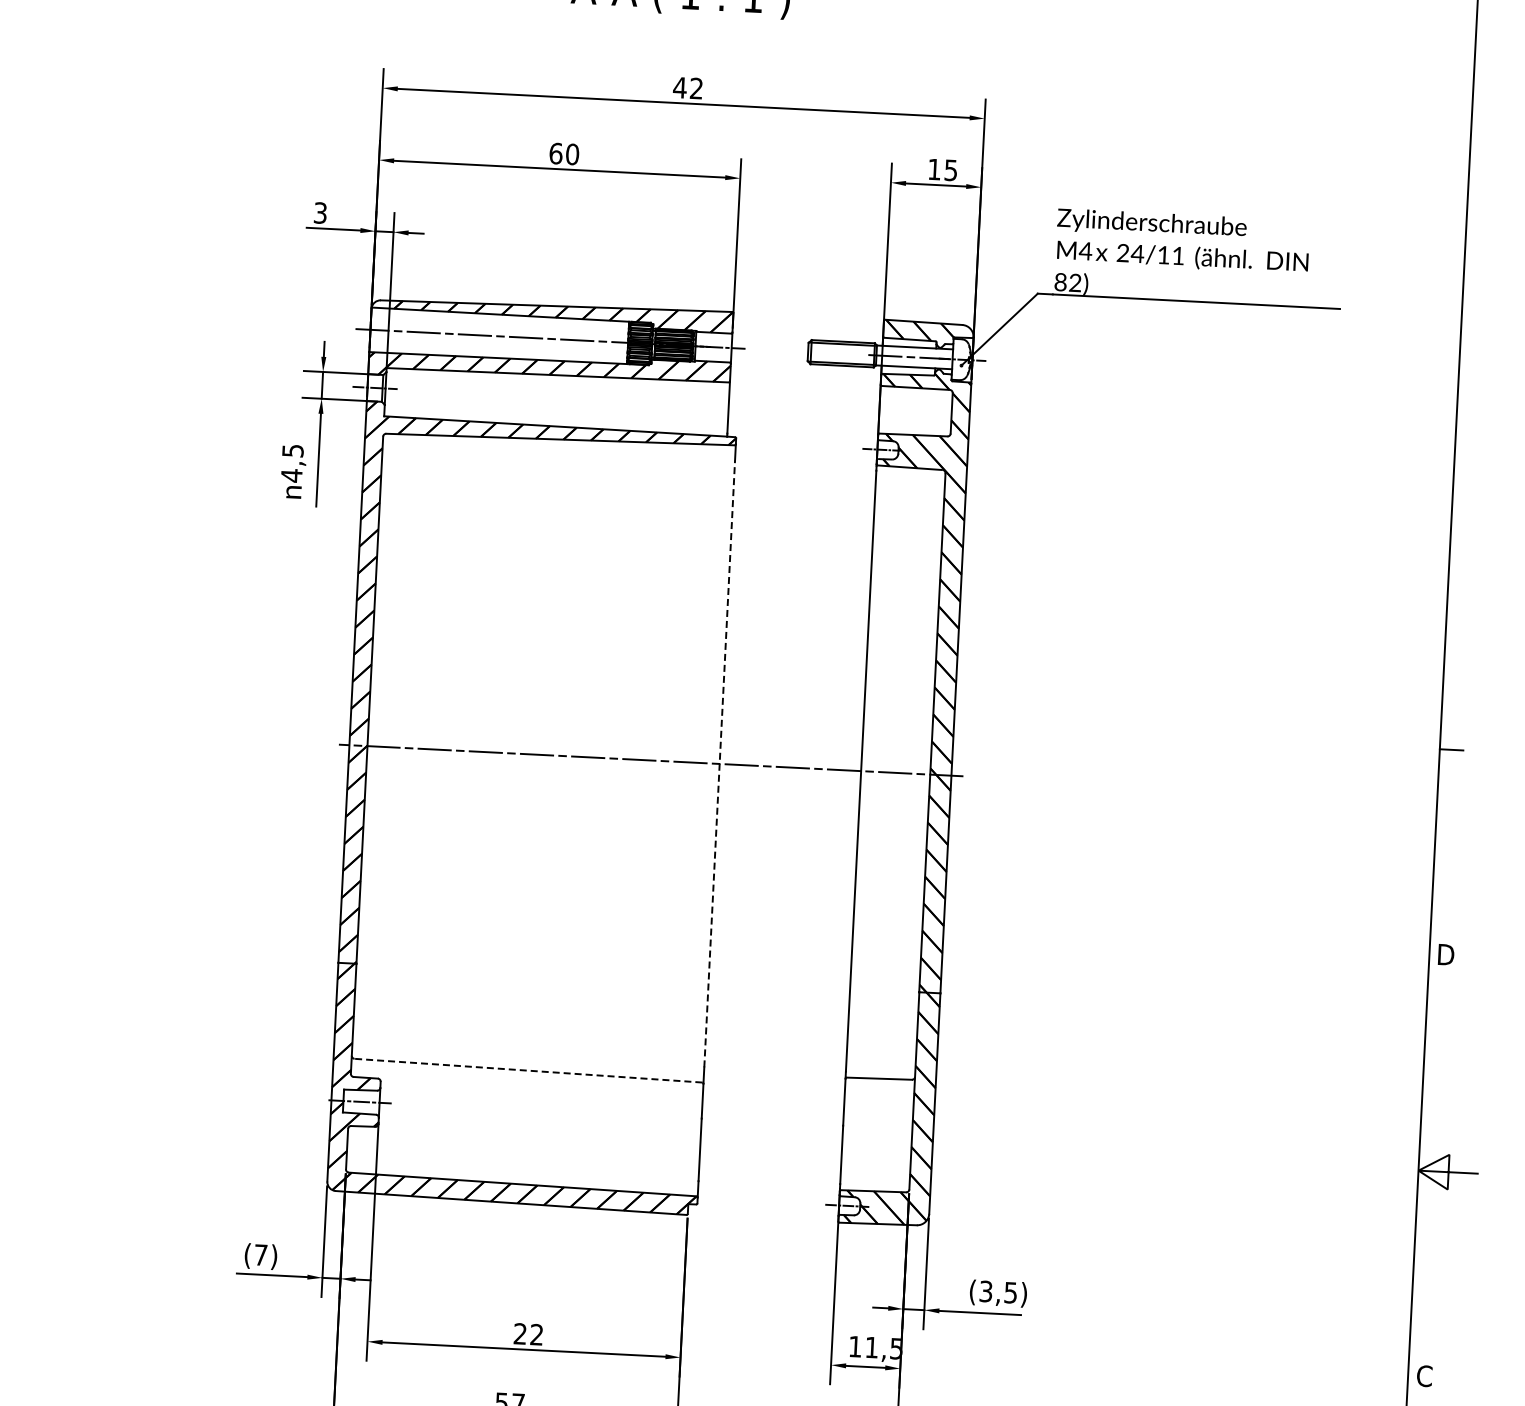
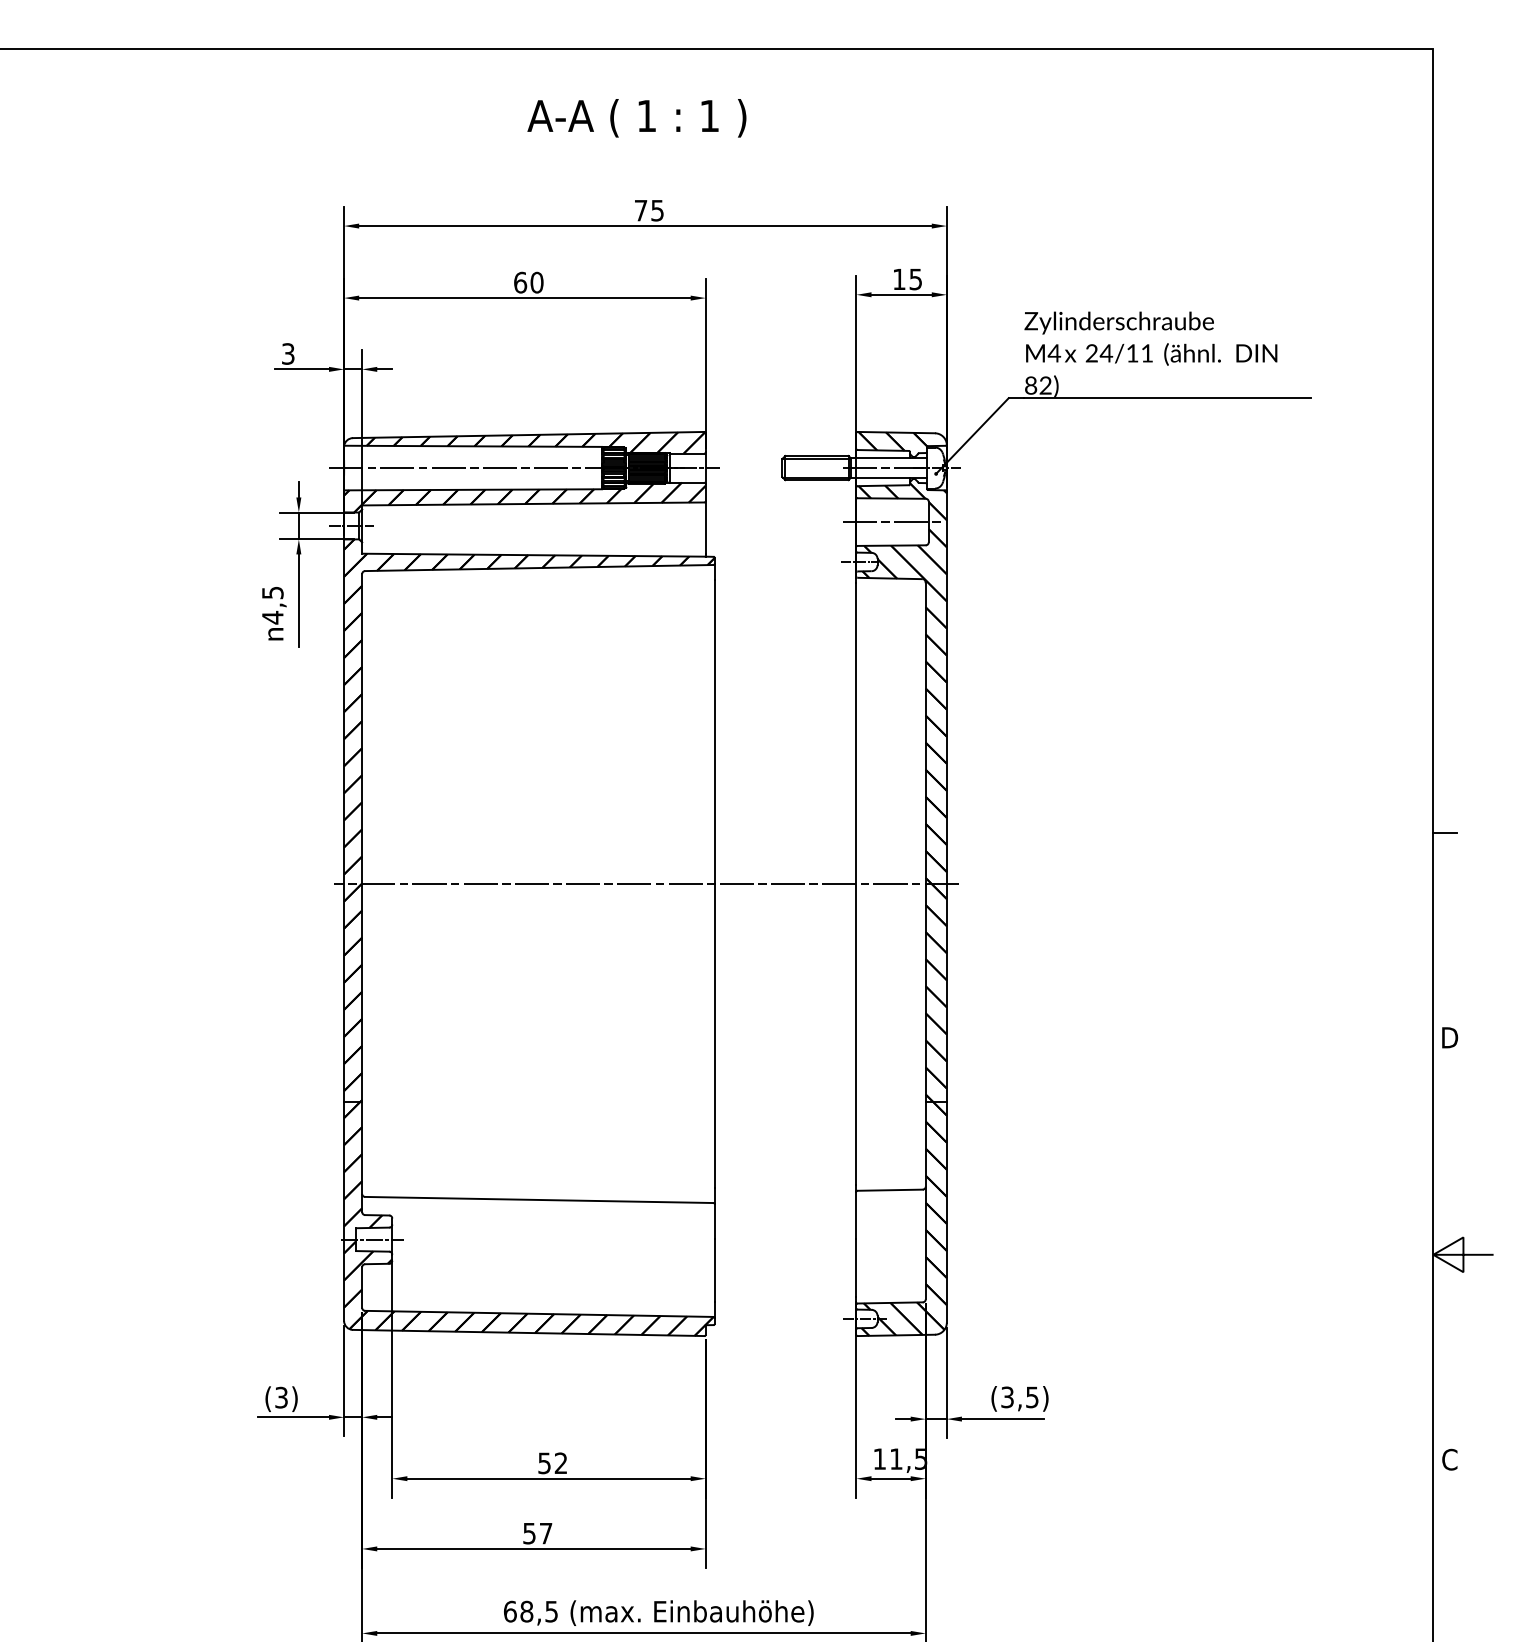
text: (687, 87) -> (648, 210), 42 -> 75
line: (914, 411) -> (891, 522), added
line: (719, 763) -> (714, 883), dashed -> solid
line: (527, 1070) -> (538, 1199), dashed -> solid
text: (260, 1254) -> (281, 1397), (7) -> (3)
text: (520, 1334) -> (544, 1463), 22 -> 52

